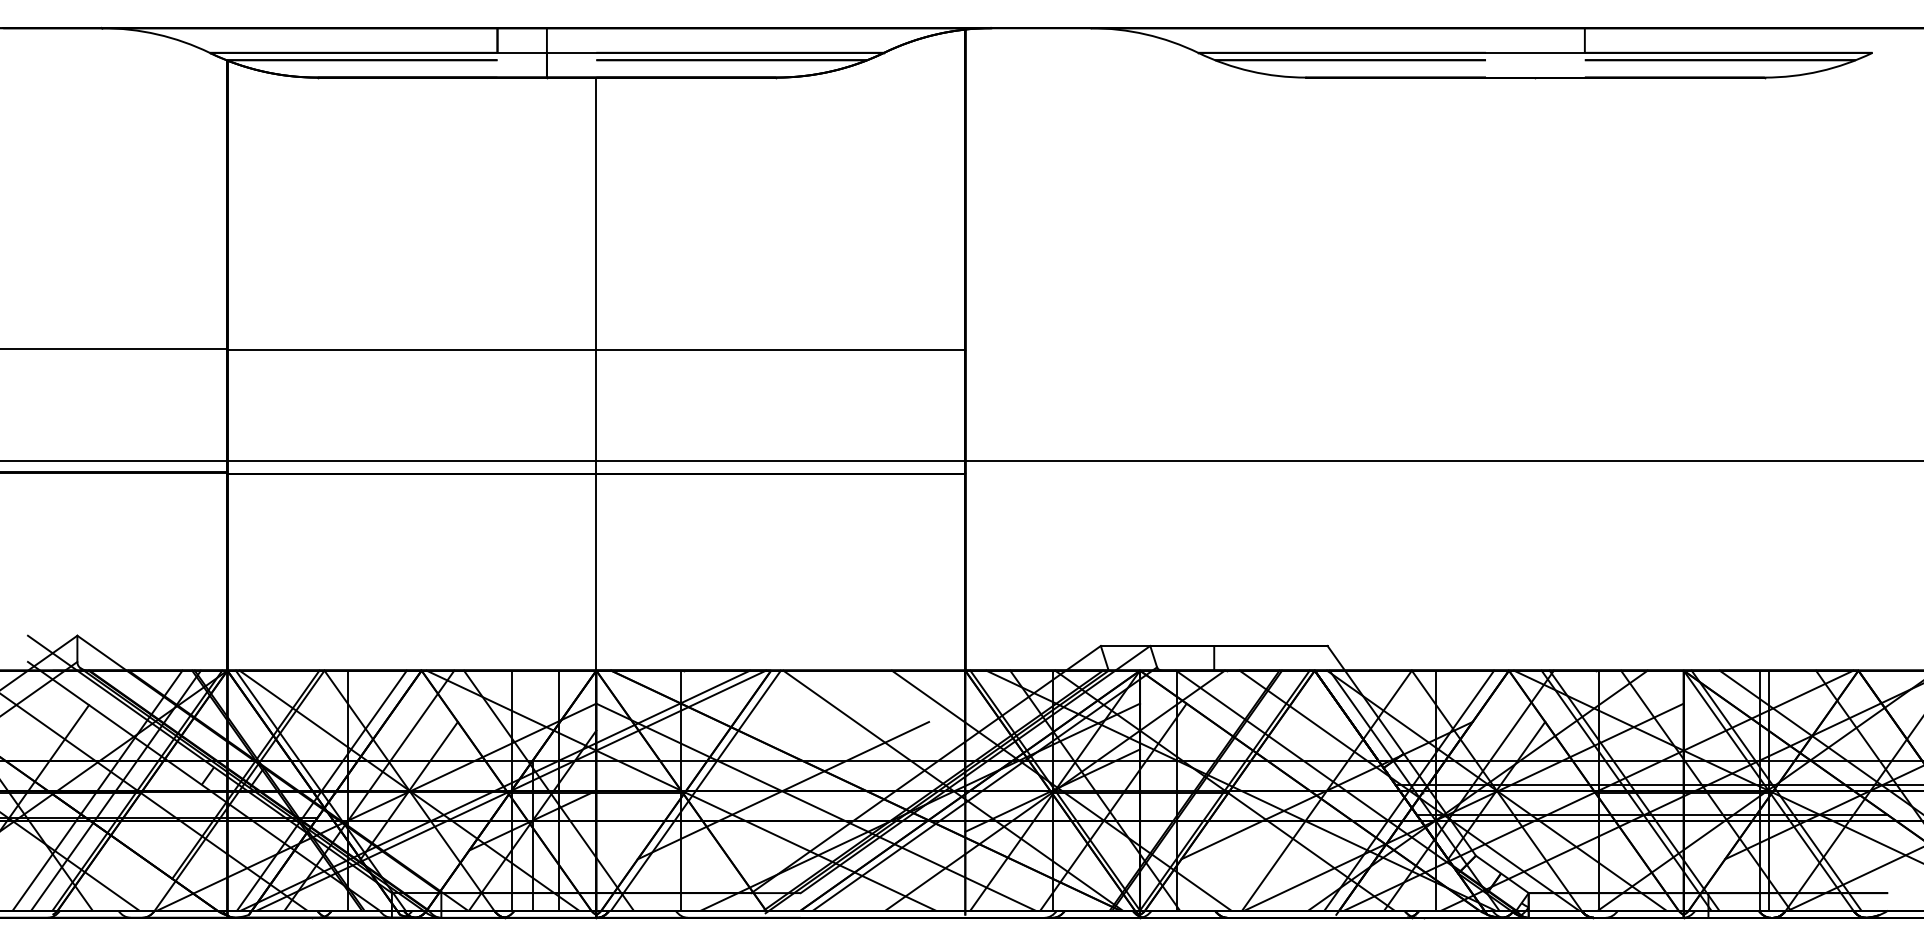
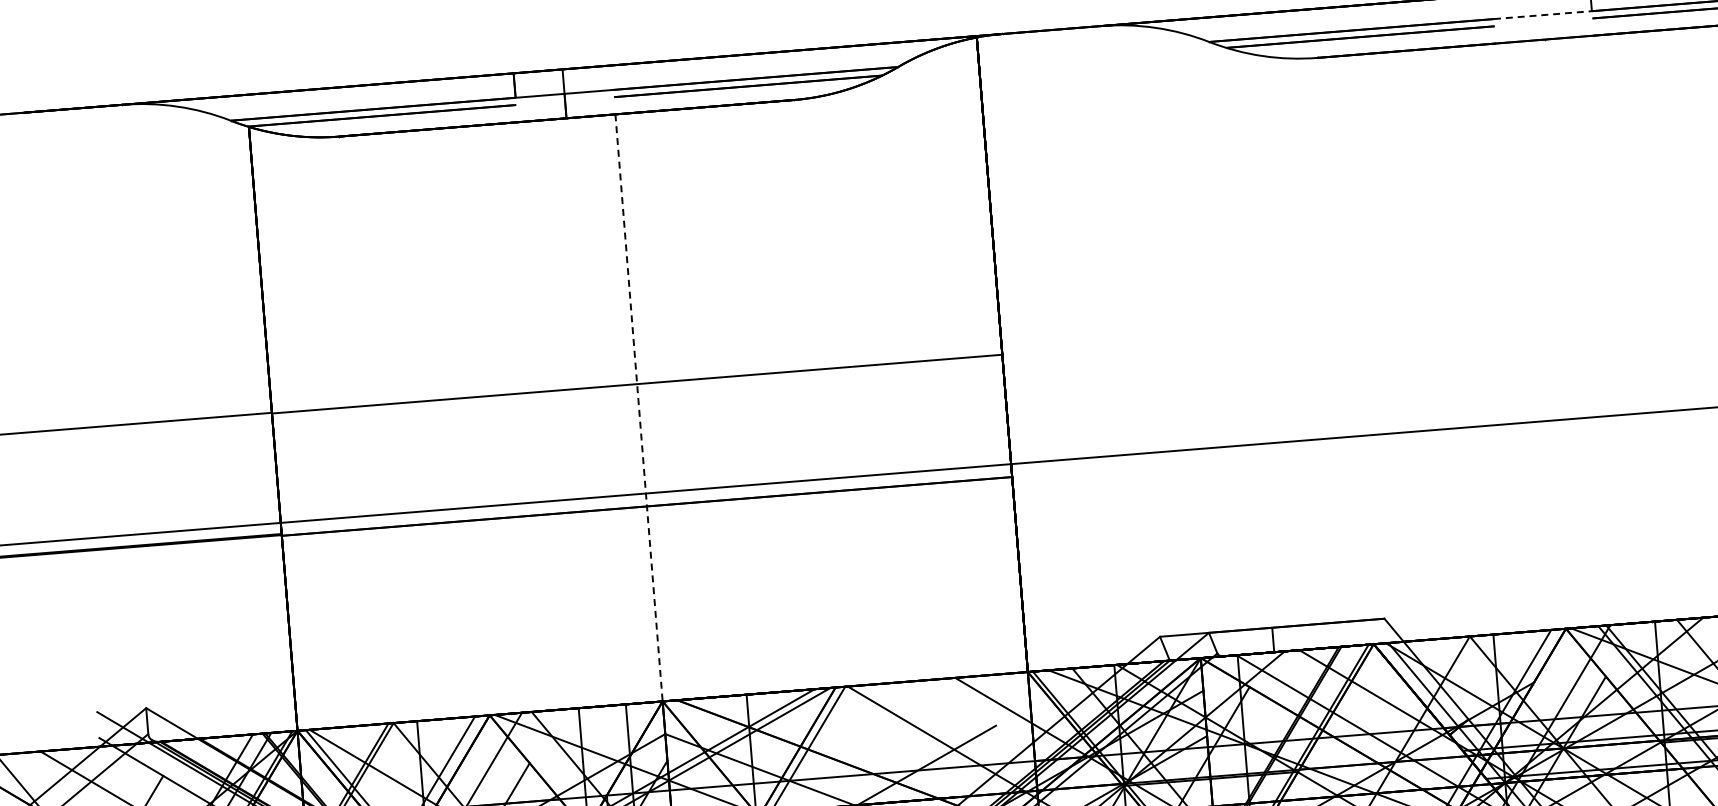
line: (1535, 52) -> (1543, 14), solid -> dashed
line: (596, 374) -> (639, 408), solid -> dashed

